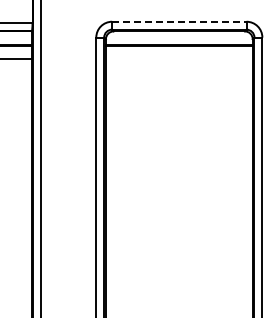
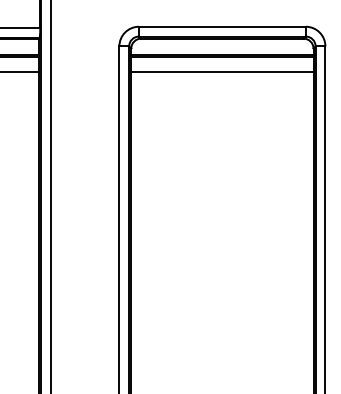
line: (179, 21) -> (222, 26), dashed -> solid
line: (178, 58) -> (221, 72), added

